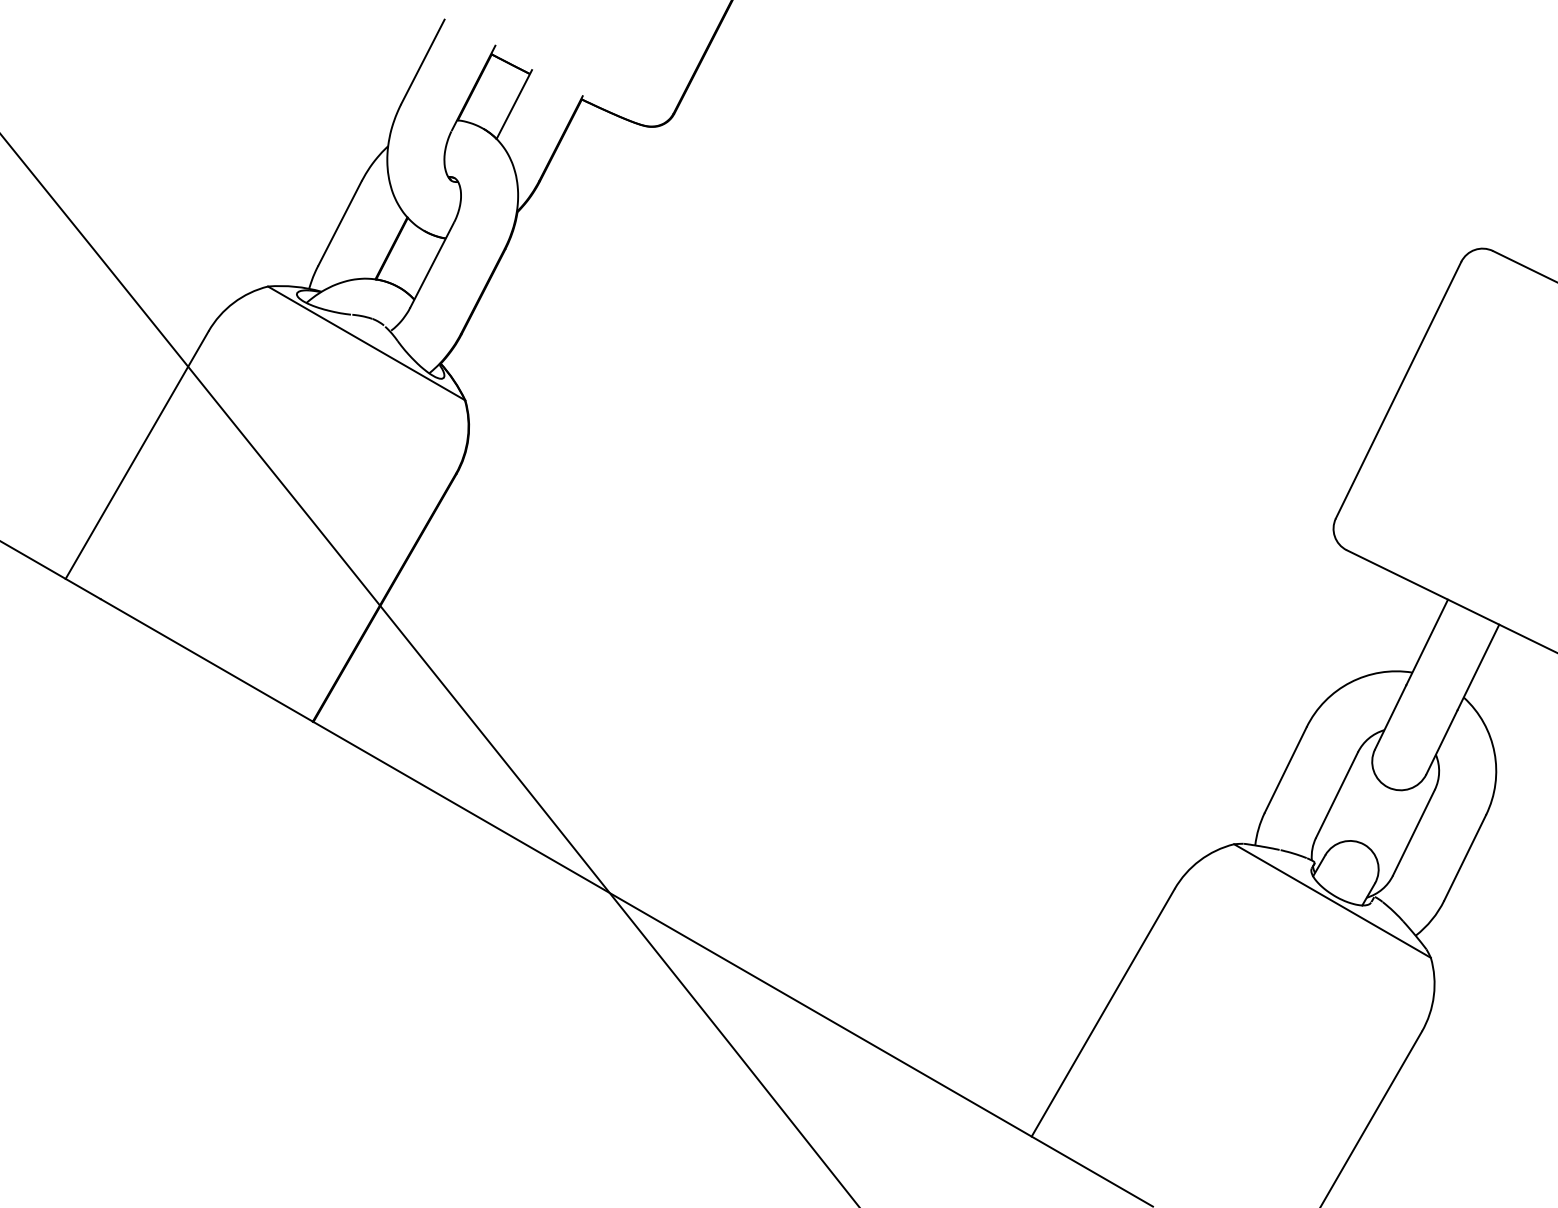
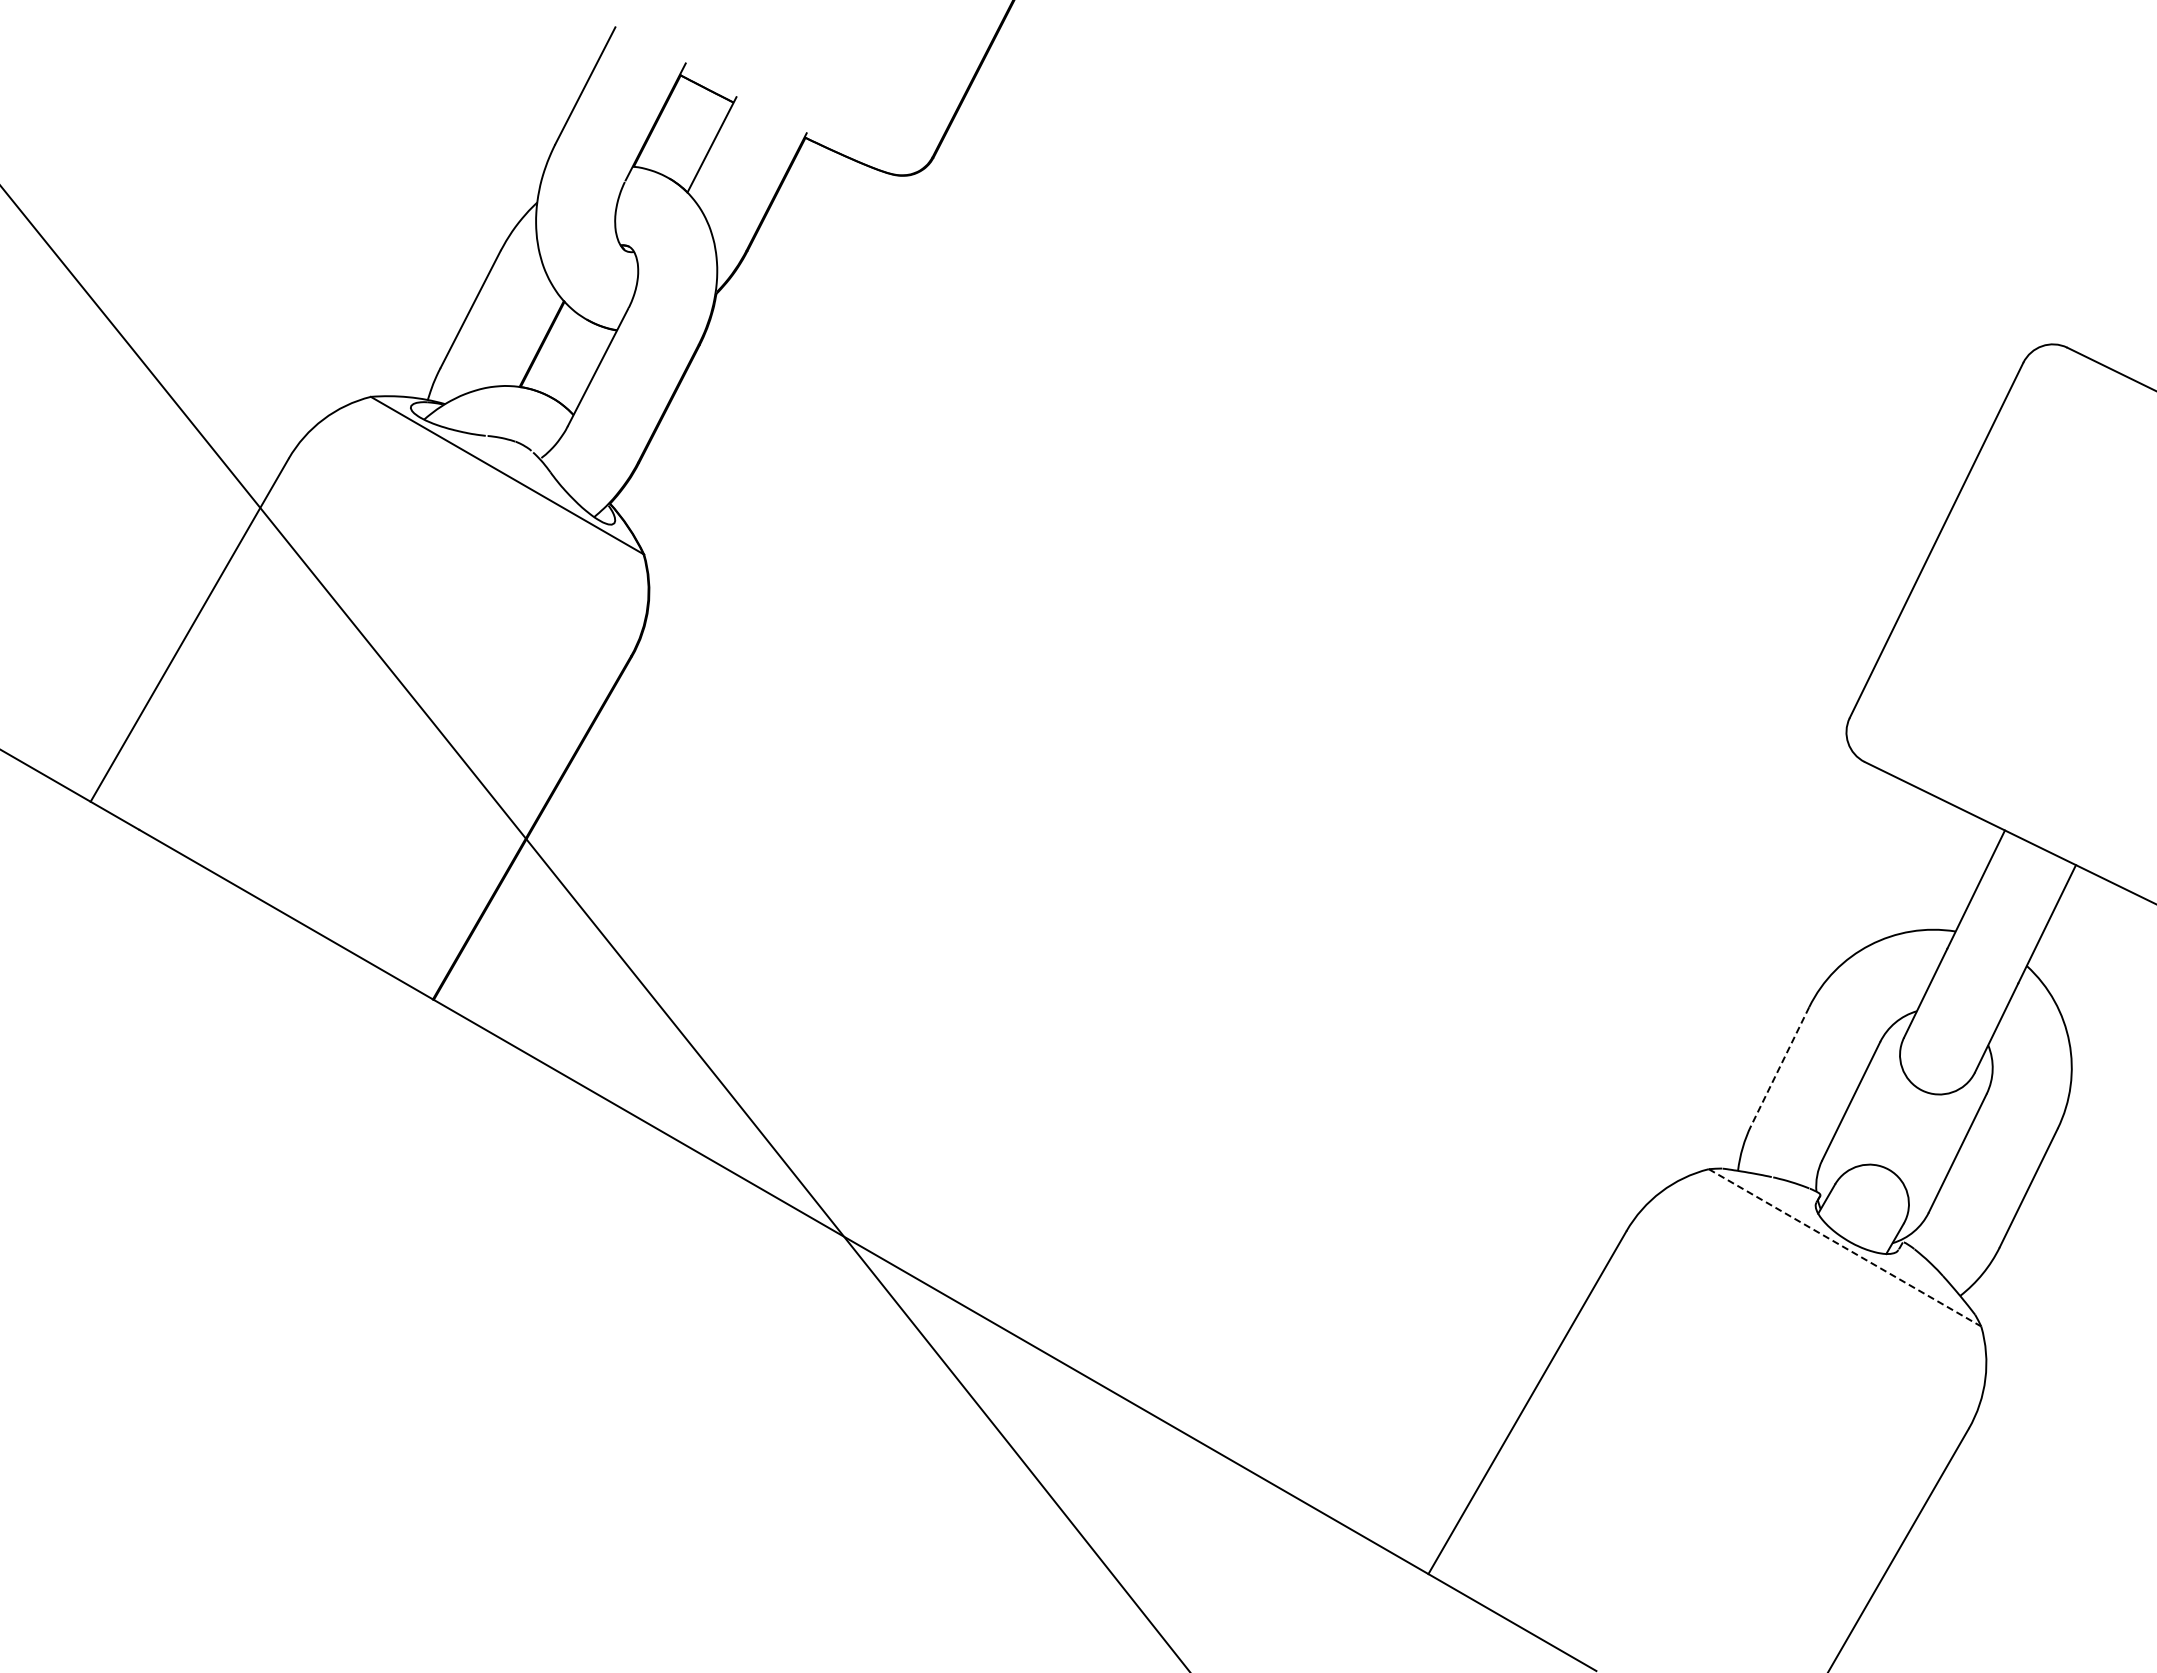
line: (1285, 770) -> (1780, 1066), solid -> dashed
line: (1332, 901) -> (1845, 1248), solid -> dashed

